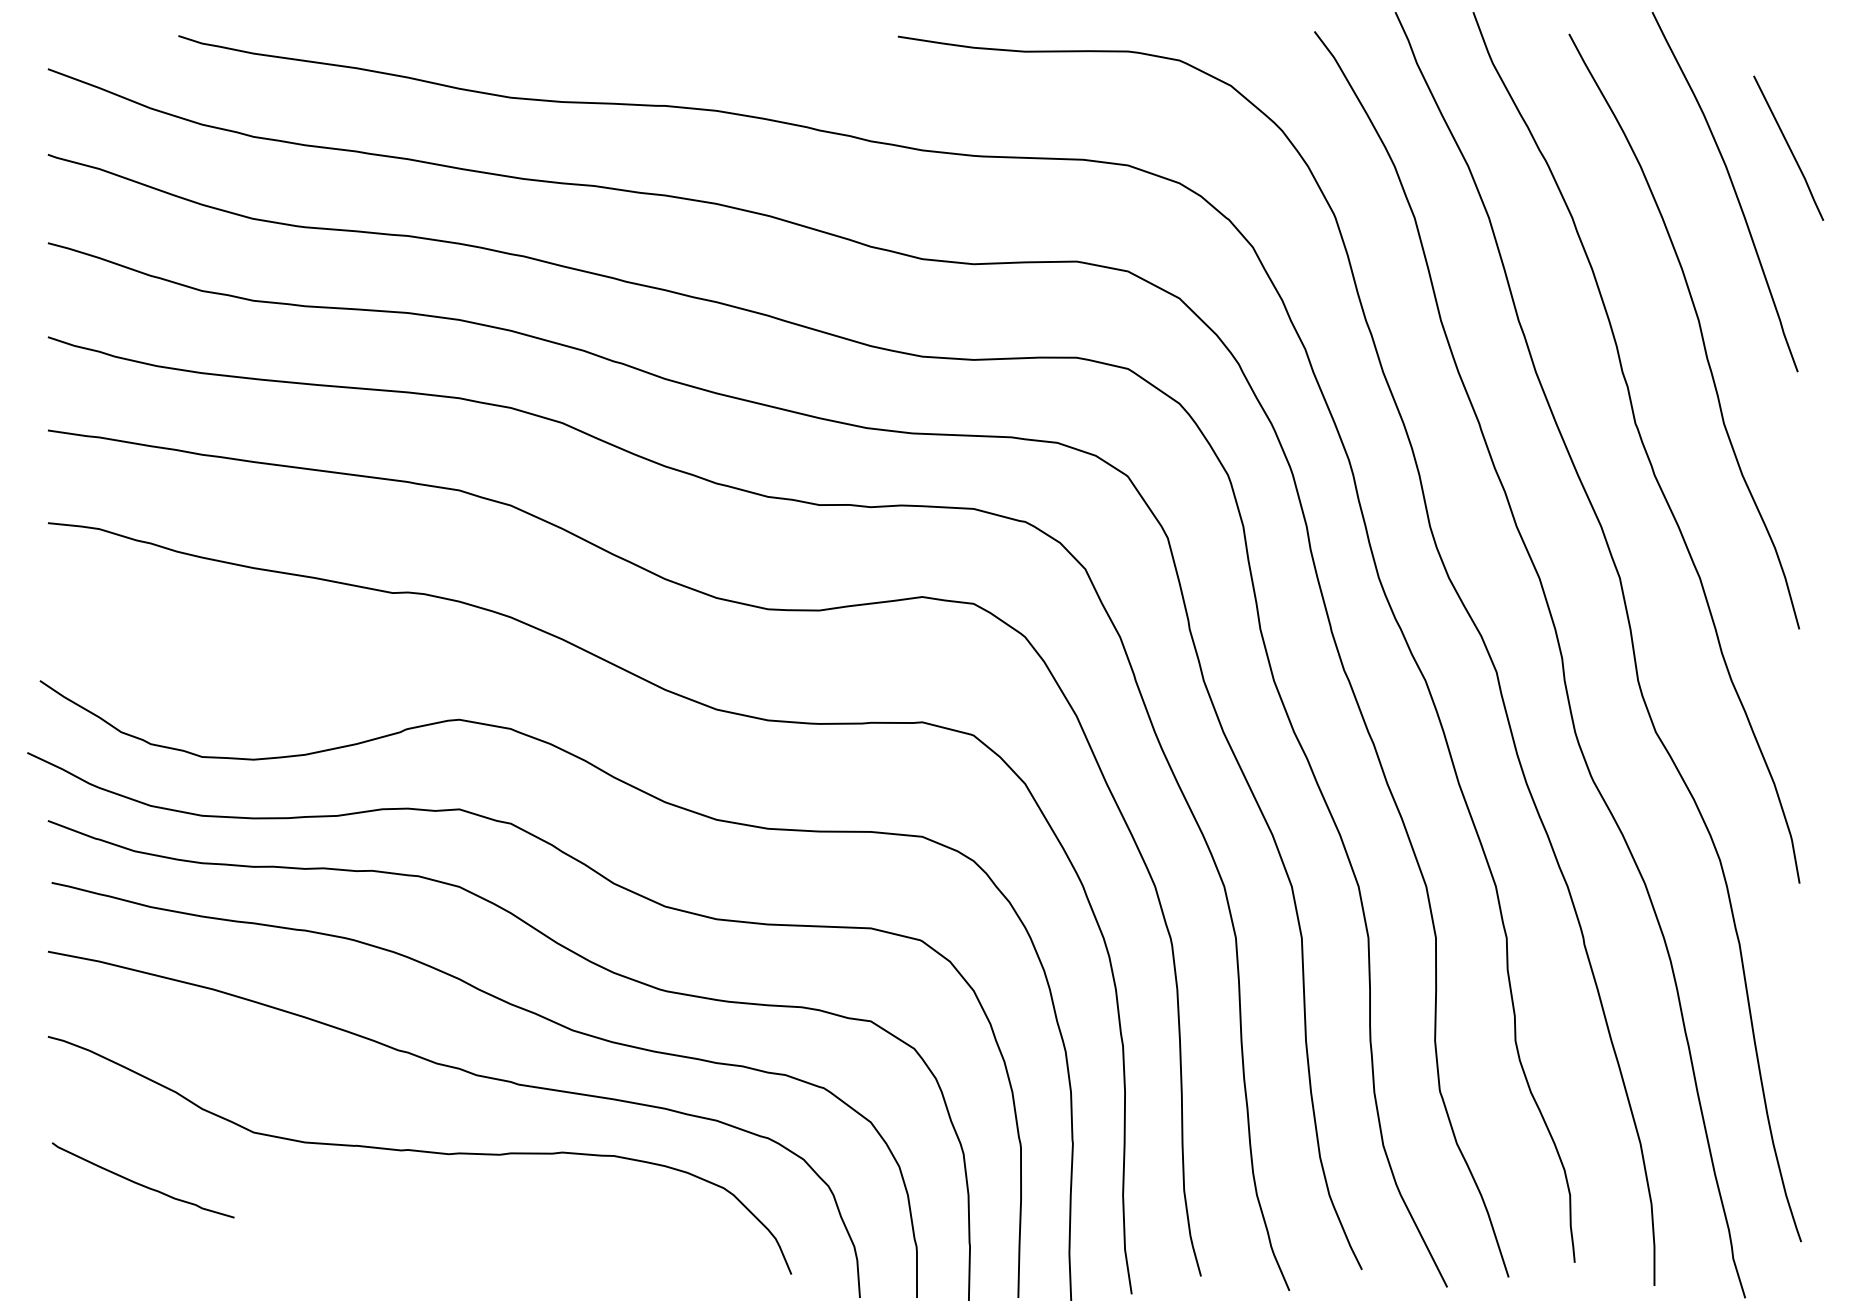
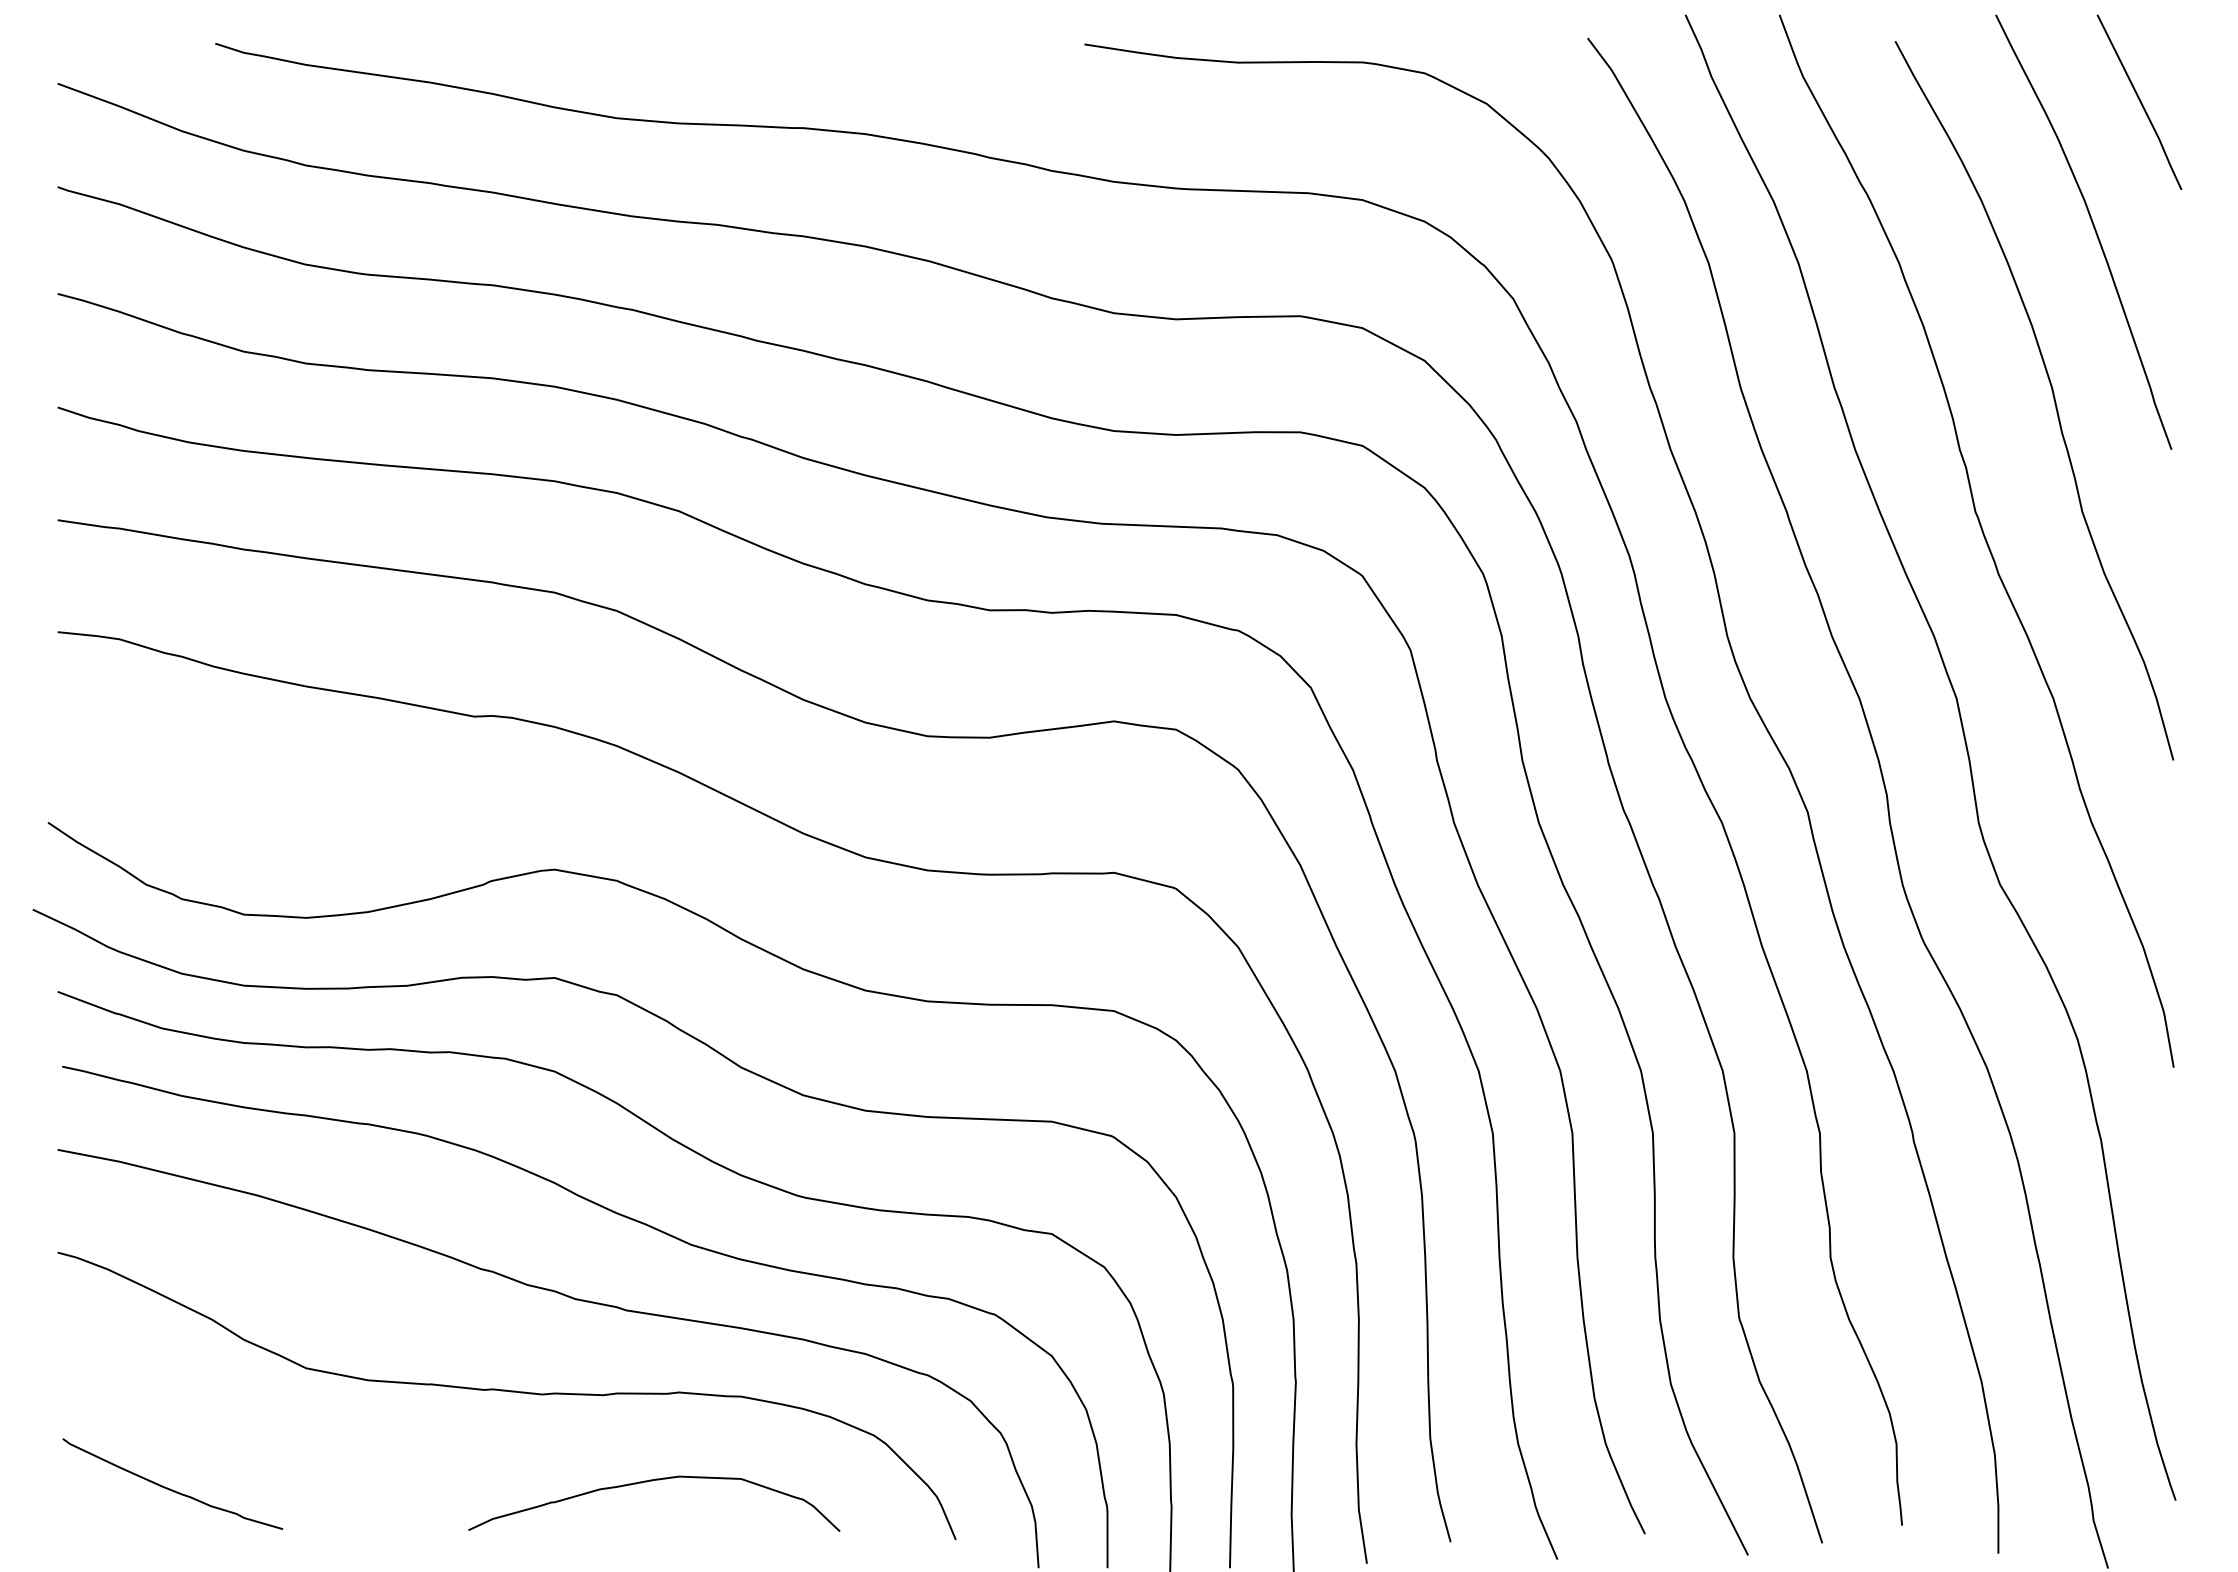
line: (1788, 147) -> (2139, 101), moved
curve: (141, 1184) -> (170, 1488), moved
curve: (540, 1226) -> (652, 1481), added

